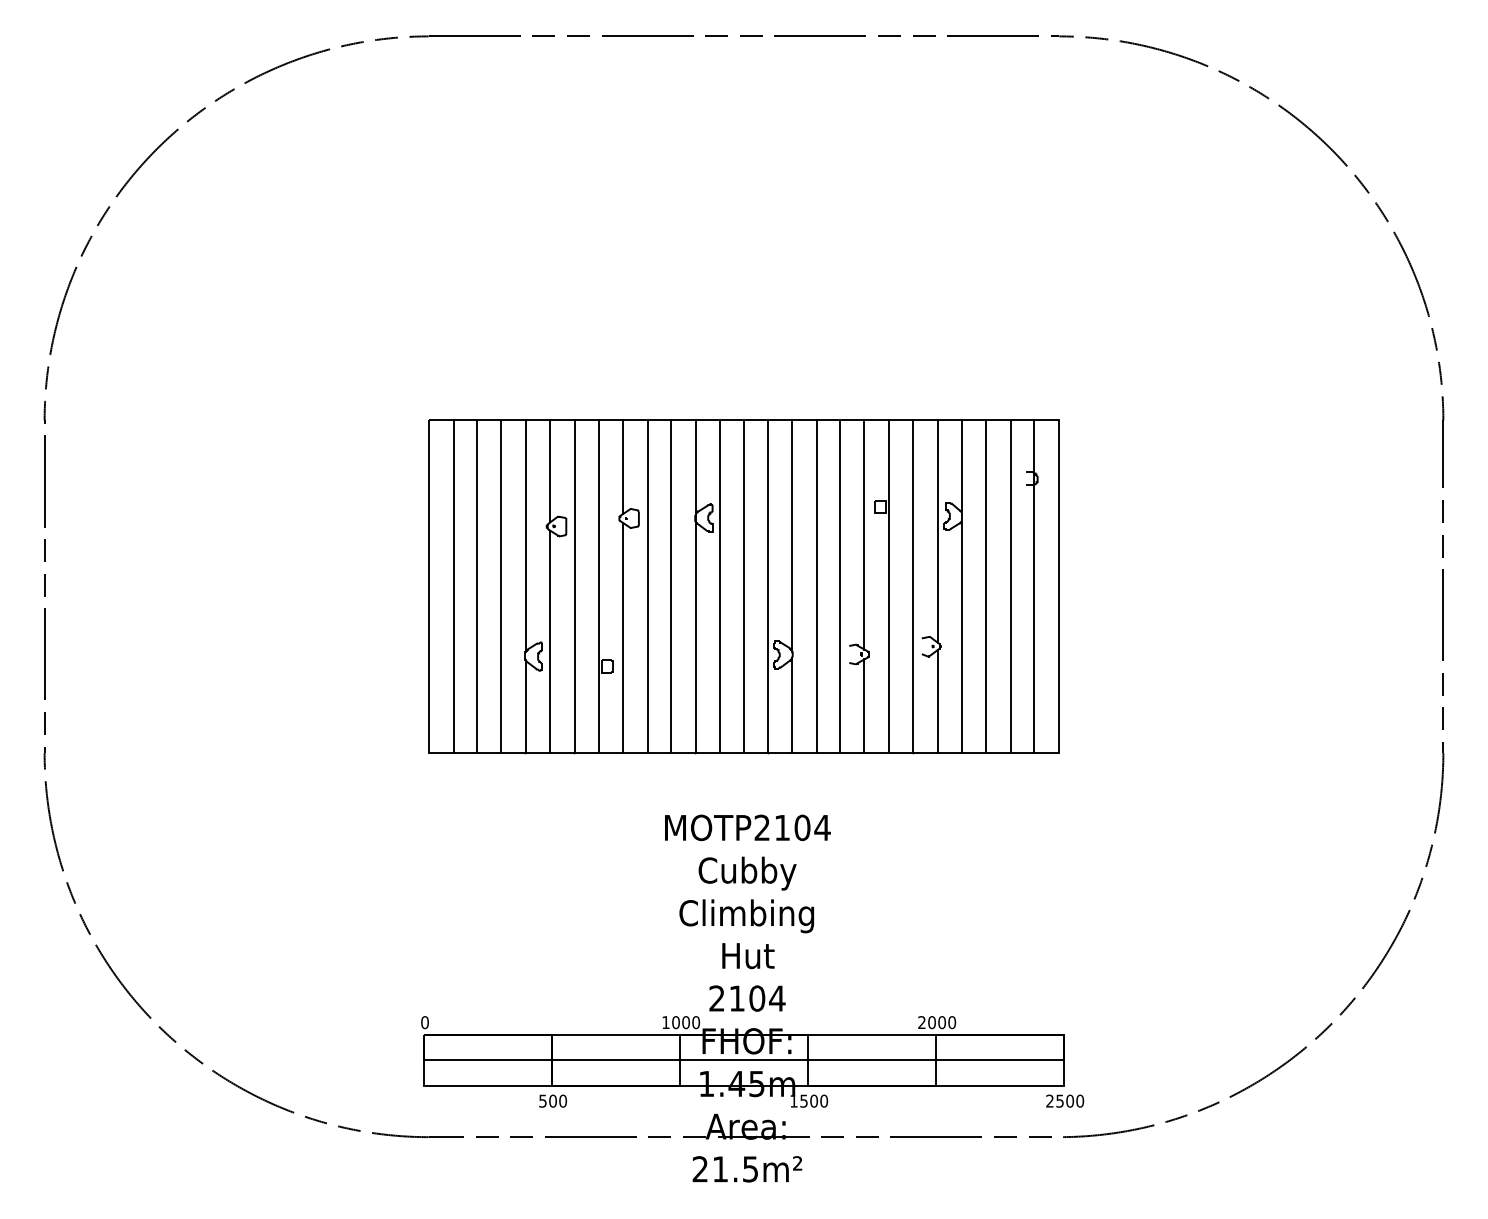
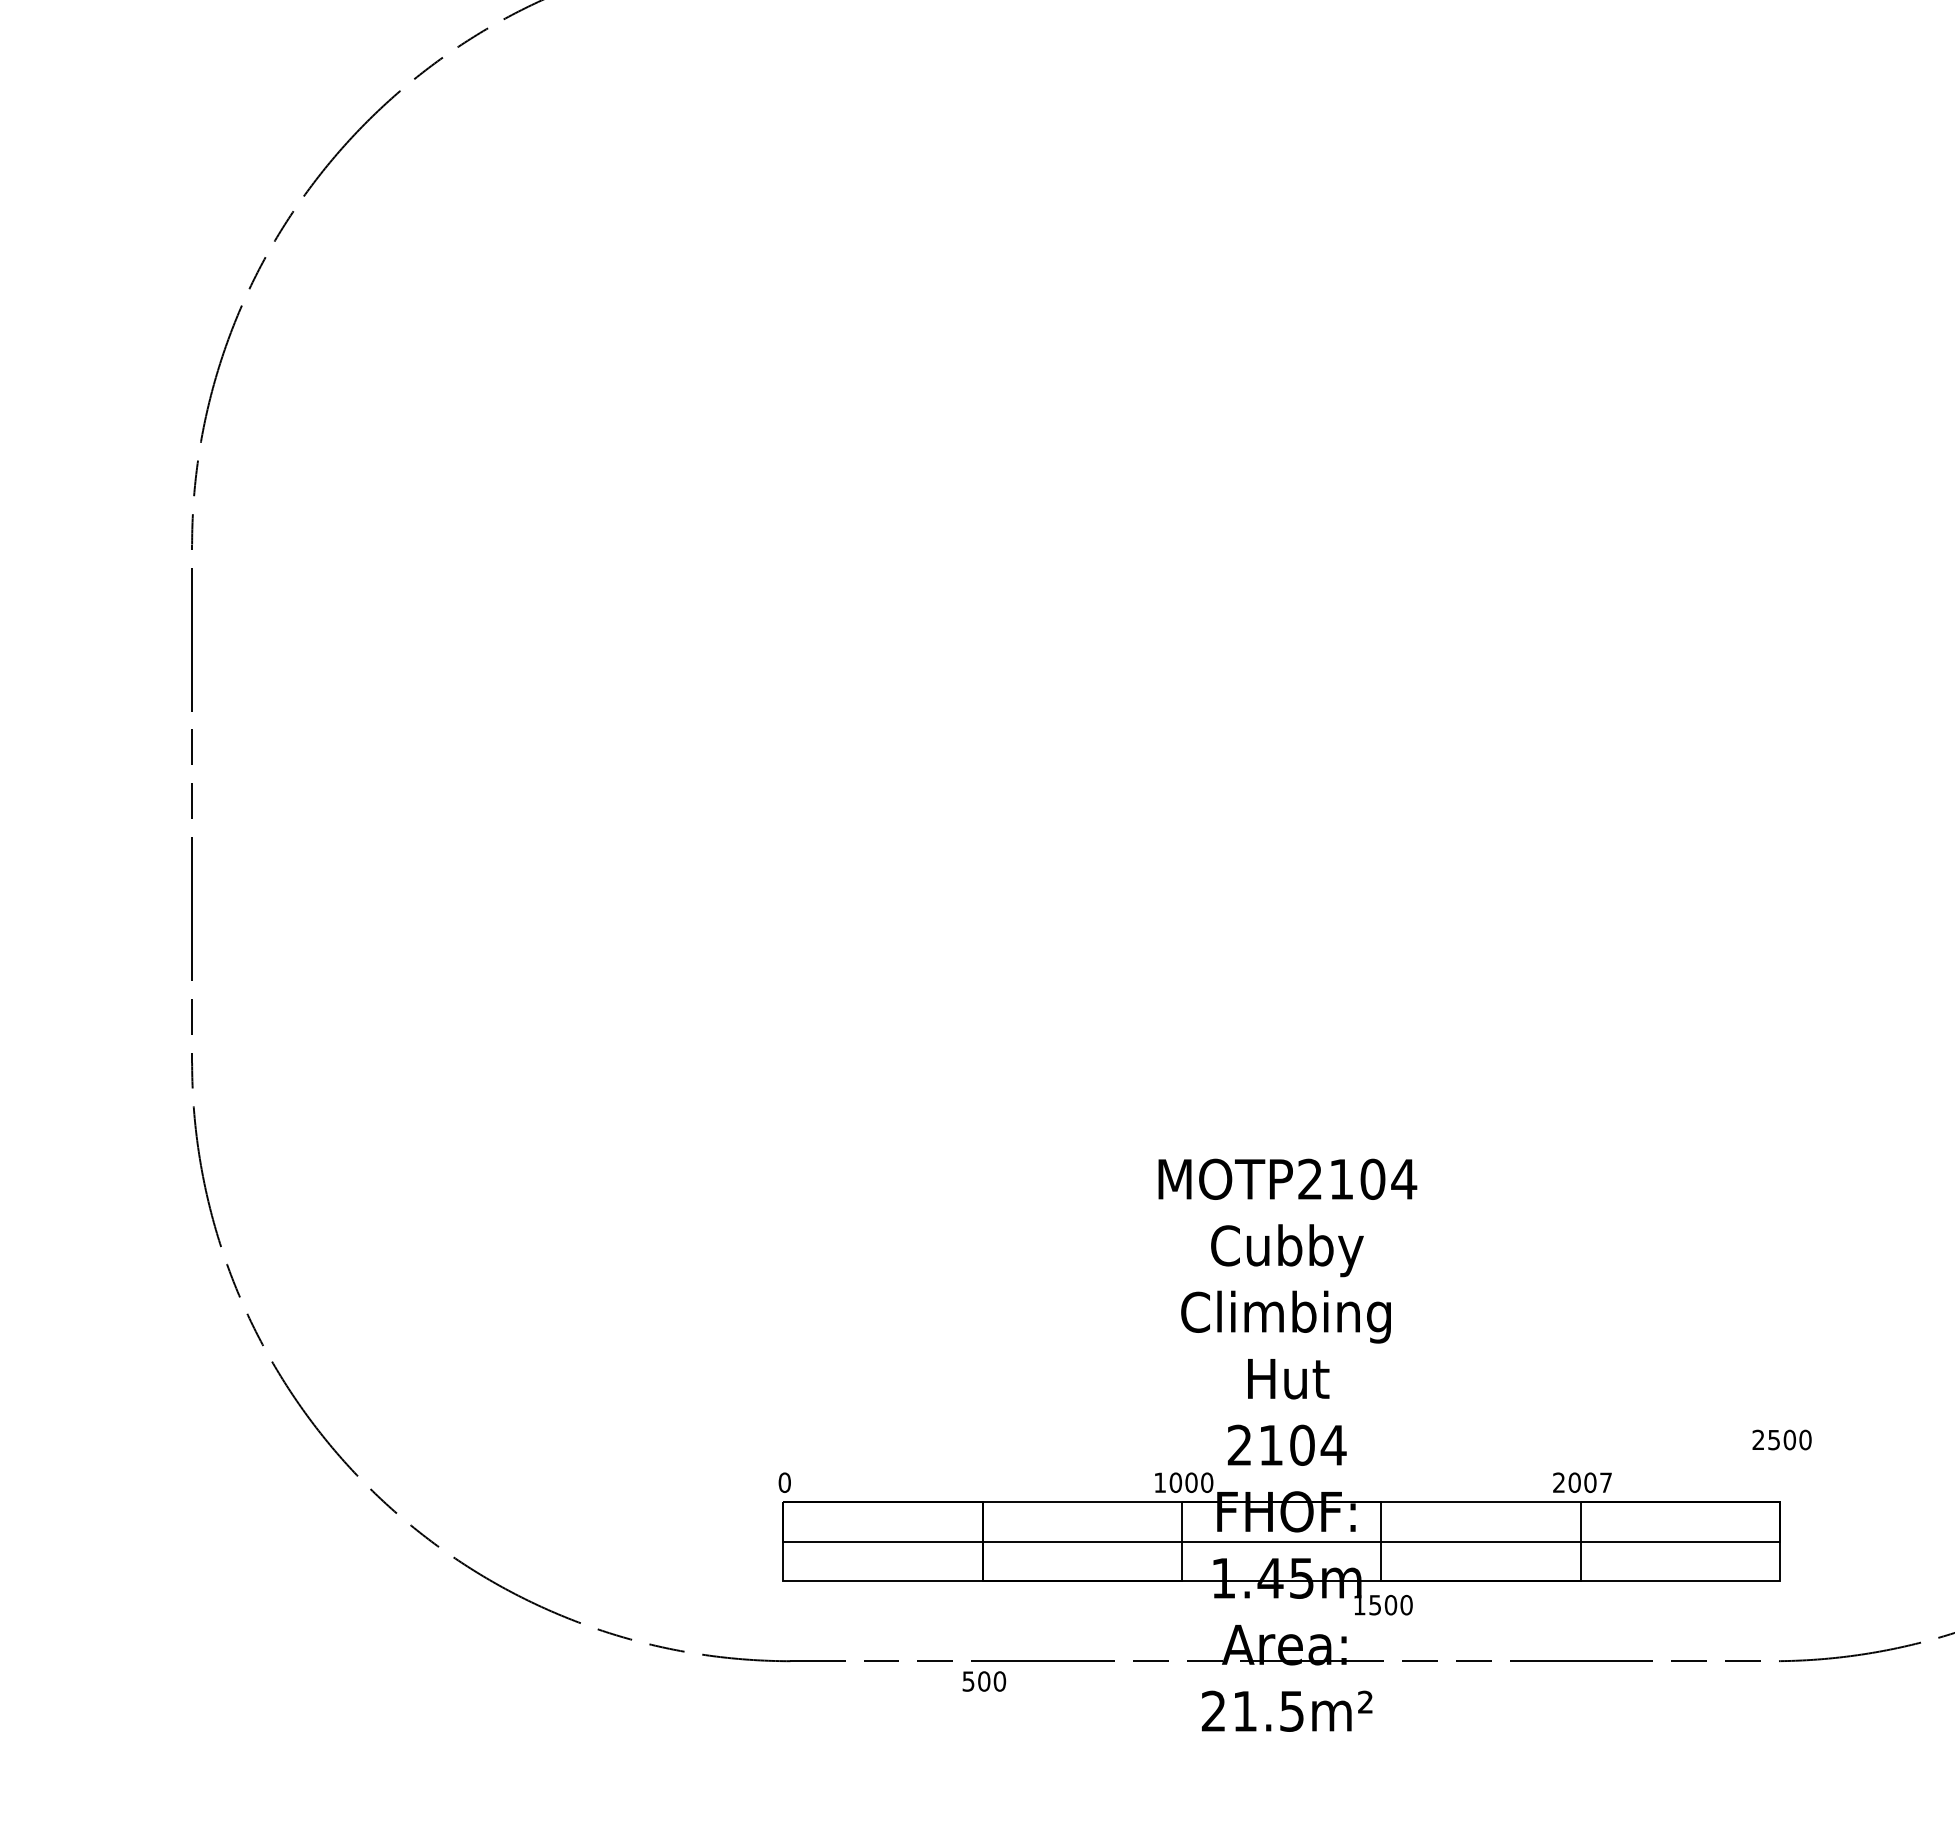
part: (743, 586) -> (1280, 803), removed
text: (952, 1022) -> (1606, 1482), 2000 -> 2007
text: (552, 1100) -> (983, 1680), moved
text: (1065, 1100) -> (1782, 1438), moved

